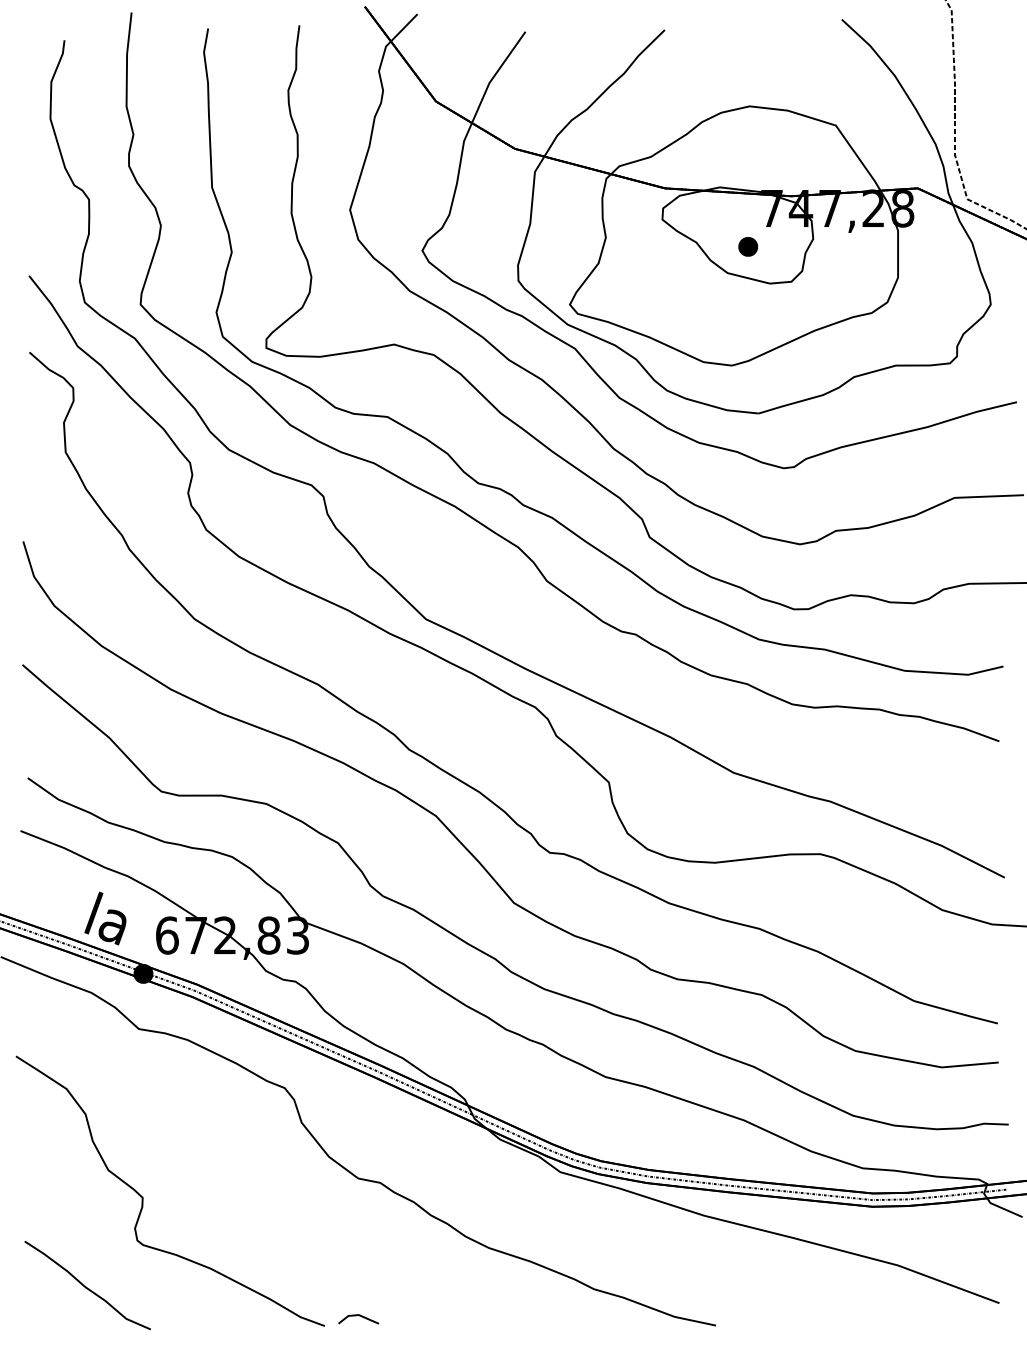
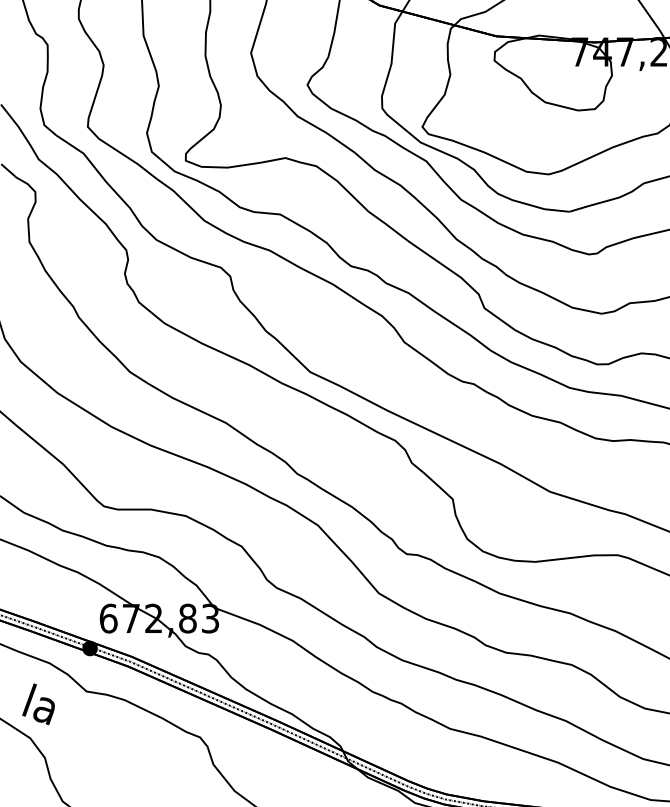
part: (747, 246) -> (560, 81), removed
text: (105, 918) -> (38, 704), moved

